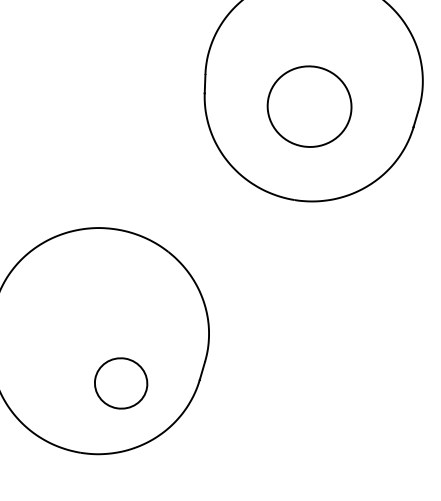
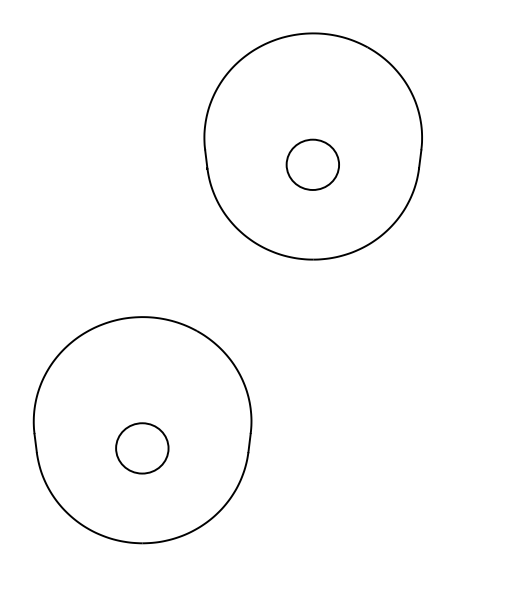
part: (309, 106) -> (312, 164), size x0.62
part: (121, 383) -> (142, 448), moved

